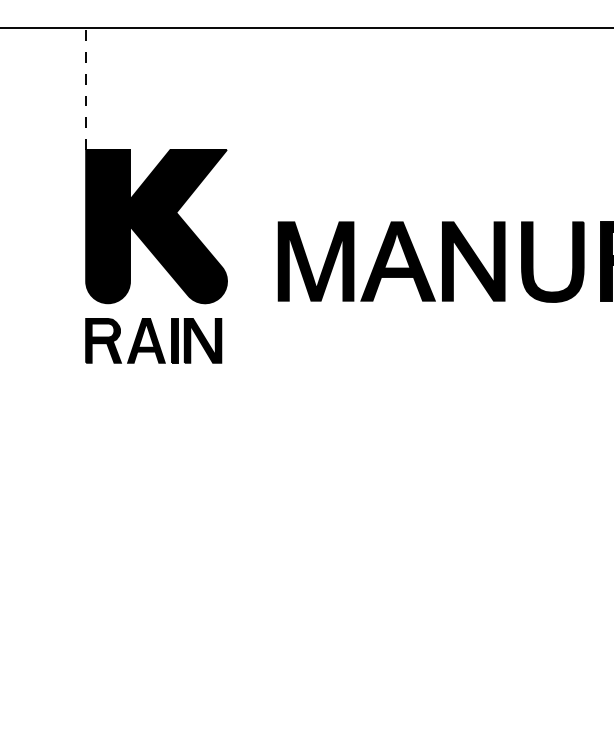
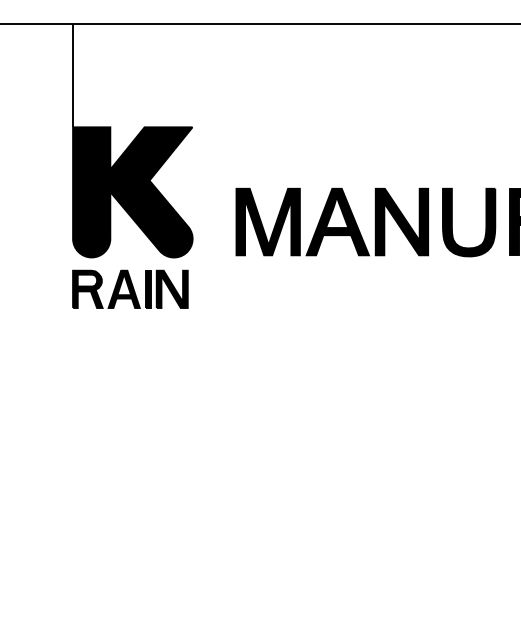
line: (86, 88) -> (73, 75), dashed -> solid

